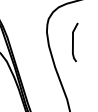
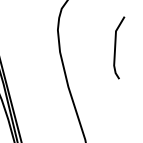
line: (73, 42) -> (116, 47), moved

